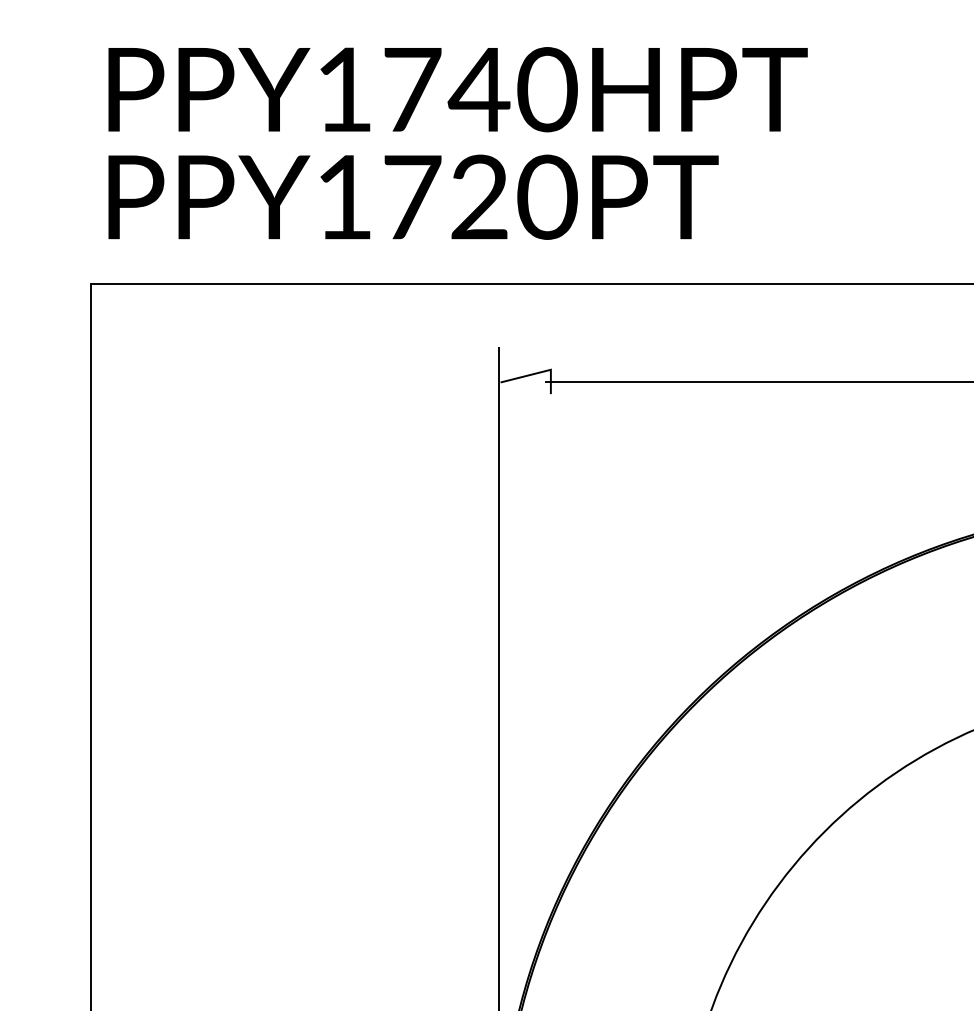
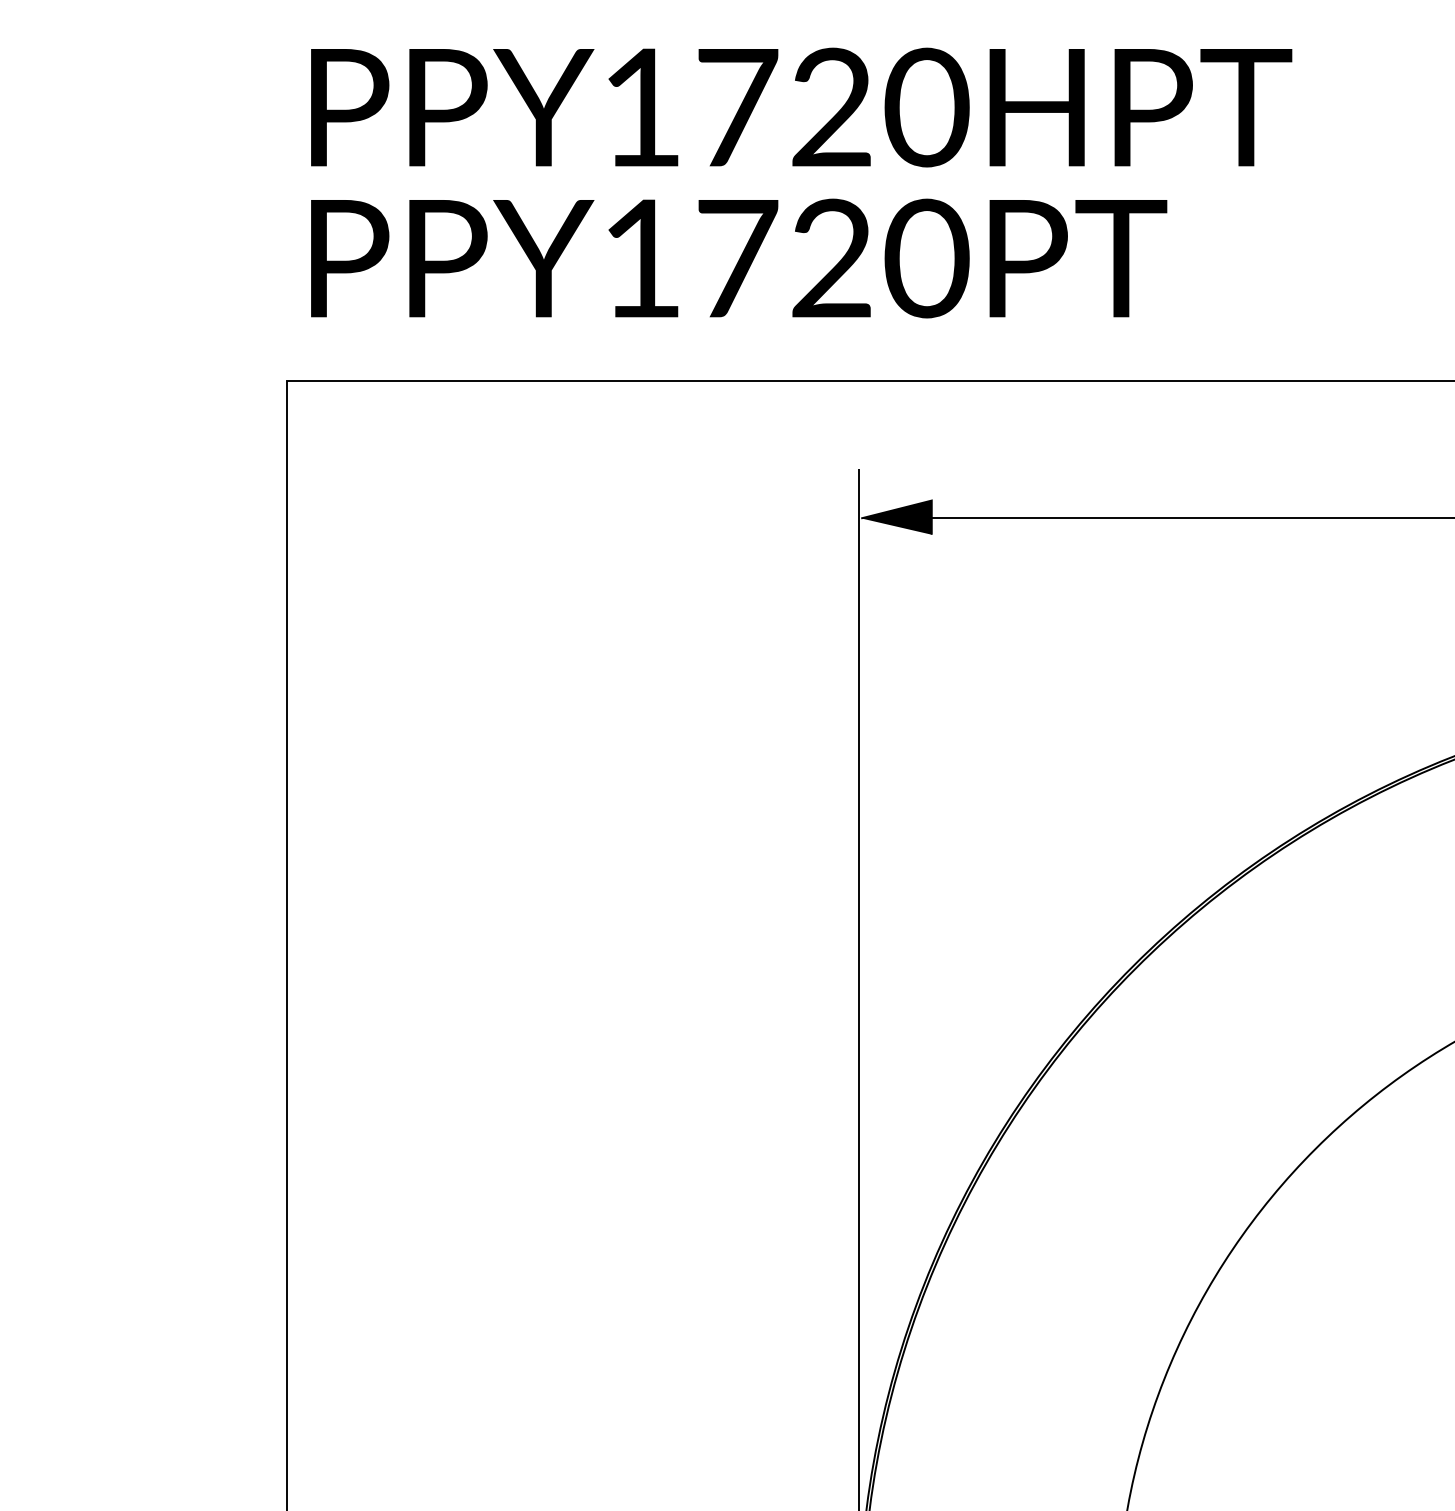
text: (478, 88) -> (830, 106), PPY1740HPT -> PPY1720HPT
fill: (525, 381) -> (896, 517), added

